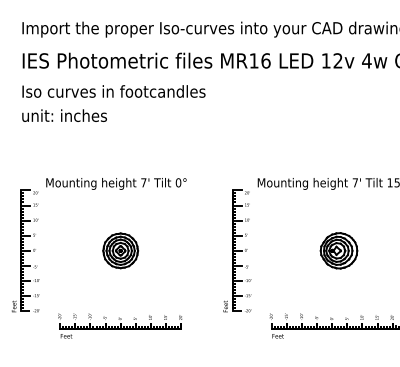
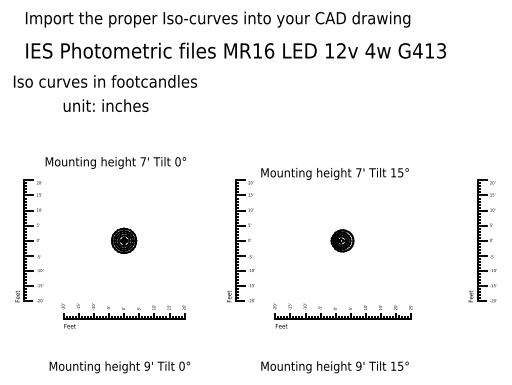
text: (114, 91) -> (105, 81), moved
text: (64, 115) -> (105, 105), moved
text: (116, 183) -> (115, 162), moved
part: (120, 250) -> (123, 240), size x0.7
part: (339, 250) -> (342, 240), size x0.6

